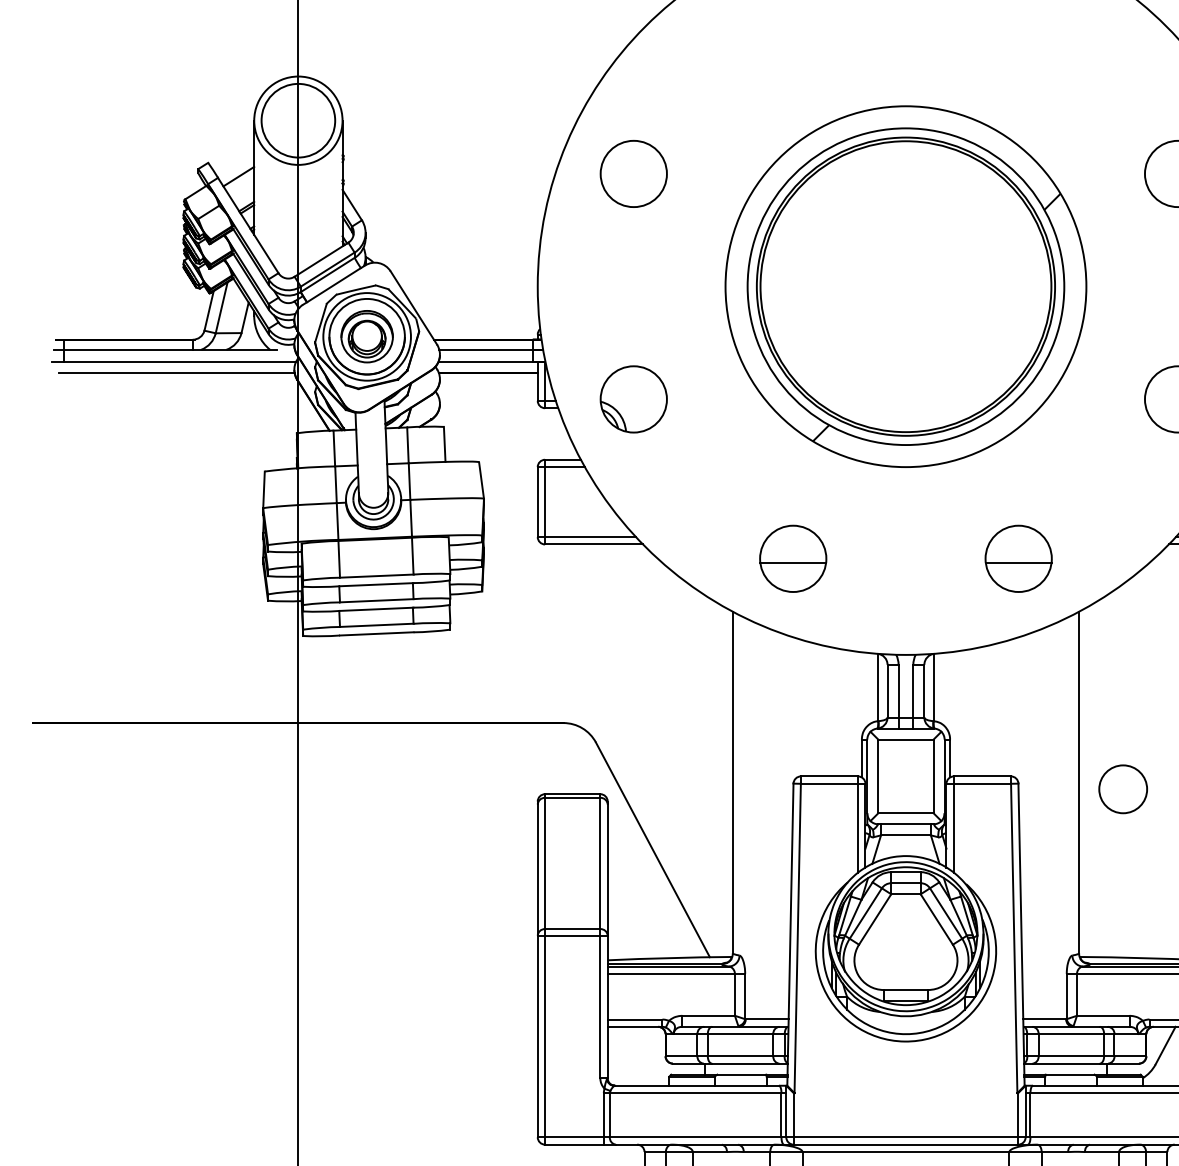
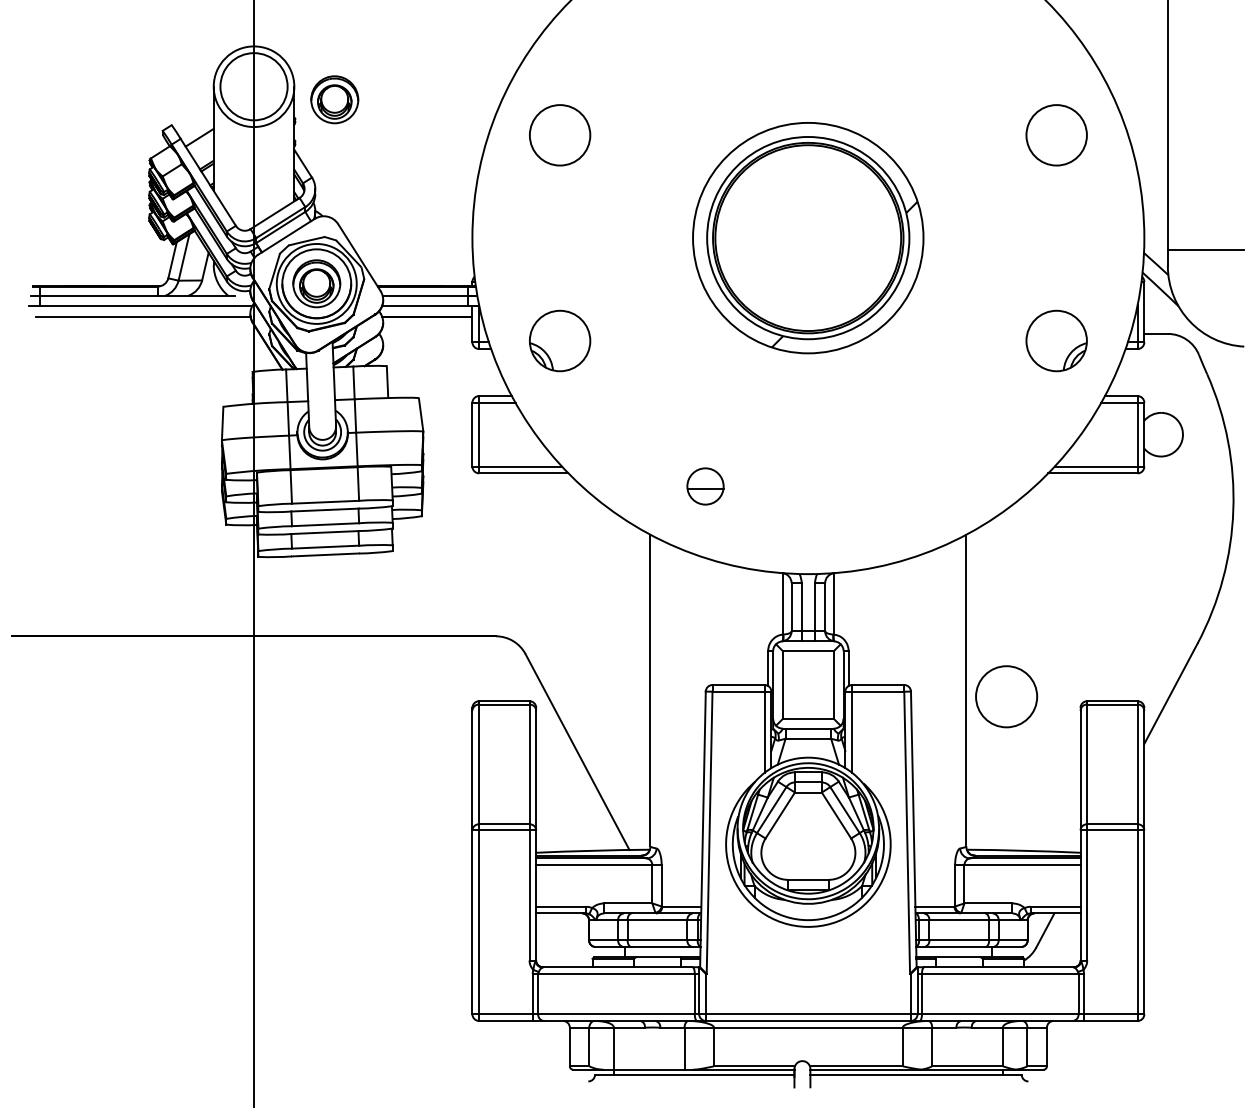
part: (386, 134) -> (334, 99), added
part: (904, 285) -> (807, 237), size x0.7
part: (793, 558) -> (705, 486), size x0.6
part: (1018, 558) -> (911, 486), removed
circle: (1123, 789) -> (1006, 696), size x1.4

